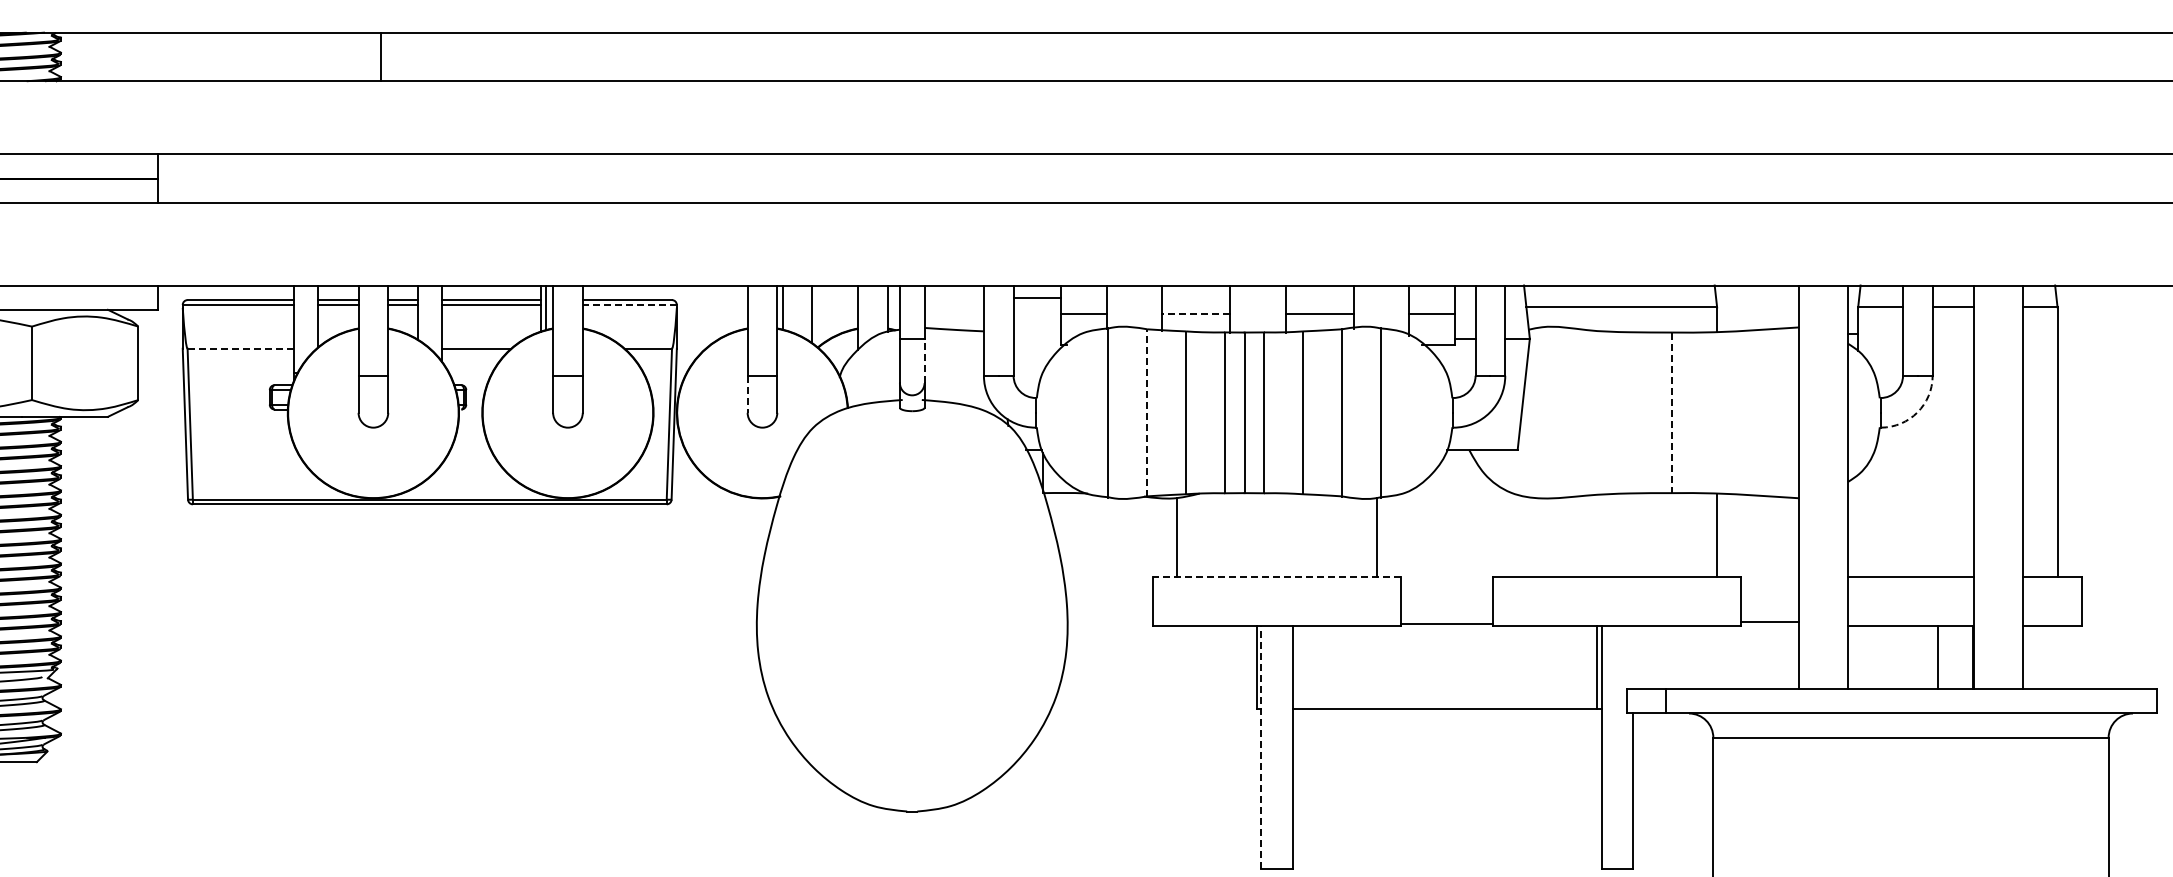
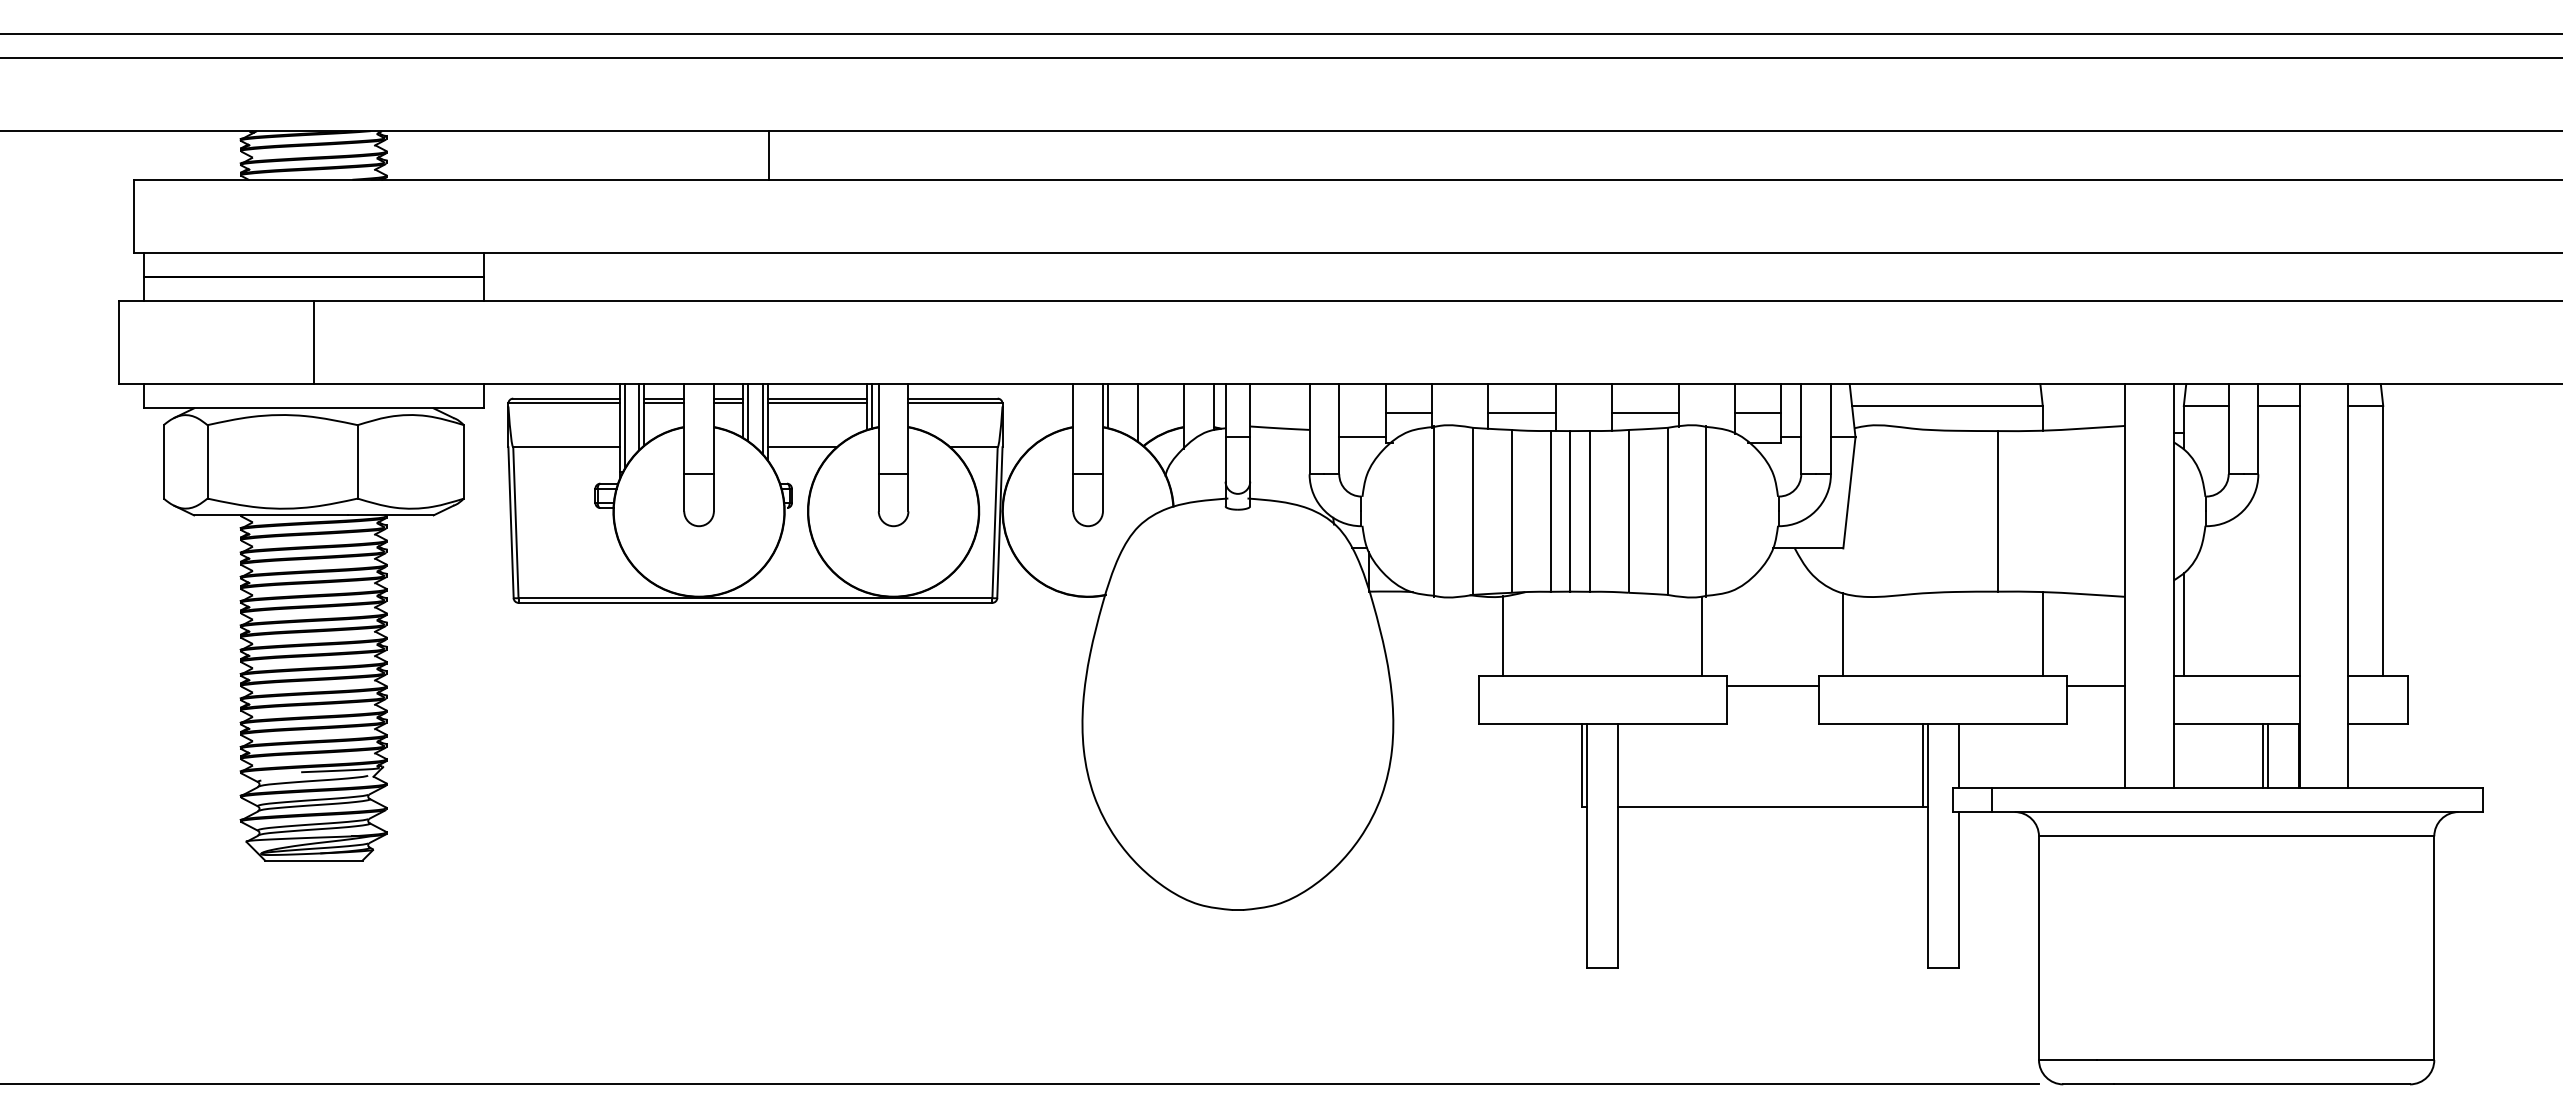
line: (380, 56) -> (768, 155), moved
line: (1036, 297) -> (1362, 437), moved
line: (628, 304) -> (954, 403), dashed -> solid
line: (422, 313) -> (748, 412), added
line: (1195, 314) -> (1521, 413), dashed -> solid
line: (313, 318) -> (639, 417), added
line: (436, 320) -> (762, 419), added
line: (298, 327) -> (624, 426), added
line: (240, 348) -> (566, 447), dashed -> solid
line: (924, 360) -> (1250, 459), dashed -> solid
line: (747, 393) -> (1073, 492), dashed -> solid
line: (1146, 412) -> (1472, 511), dashed -> solid
line: (1671, 412) -> (1997, 511), dashed -> solid
arc: (1917, 412) -> (2243, 511), dashed -> solid
line: (1857, 525) -> (2183, 624), added
line: (1517, 534) -> (1843, 633), added
line: (1276, 576) -> (1602, 675), dashed -> solid
line: (1769, 621) -> (2095, 685), moved
line: (1446, 623) -> (1772, 685), moved
line: (1632, 656) -> (1958, 755), added
line: (1941, 656) -> (2267, 755), added
line: (1261, 747) -> (1587, 846), dashed -> solid

